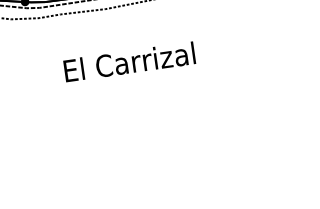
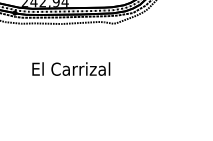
text: (129, 61) -> (71, 68), moved

